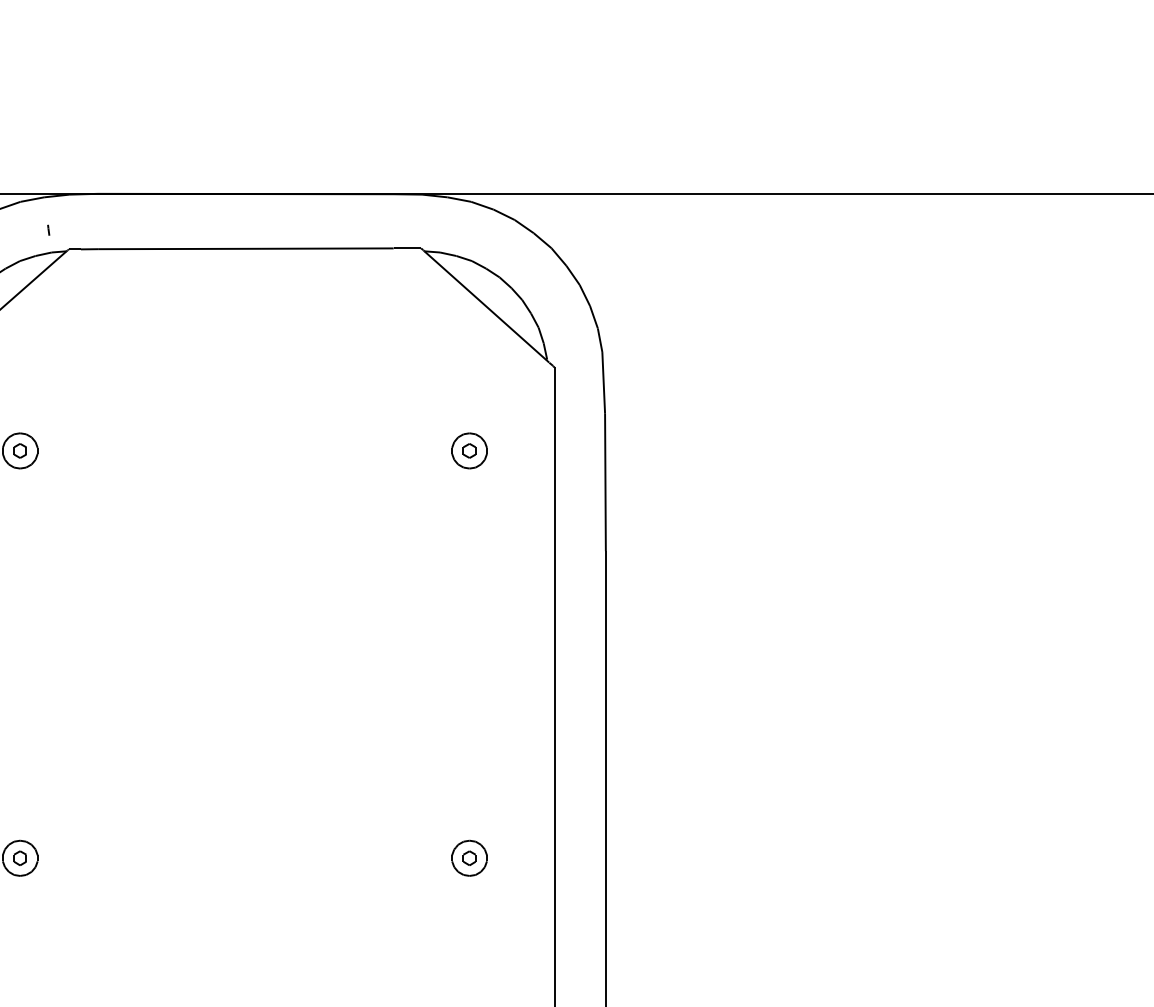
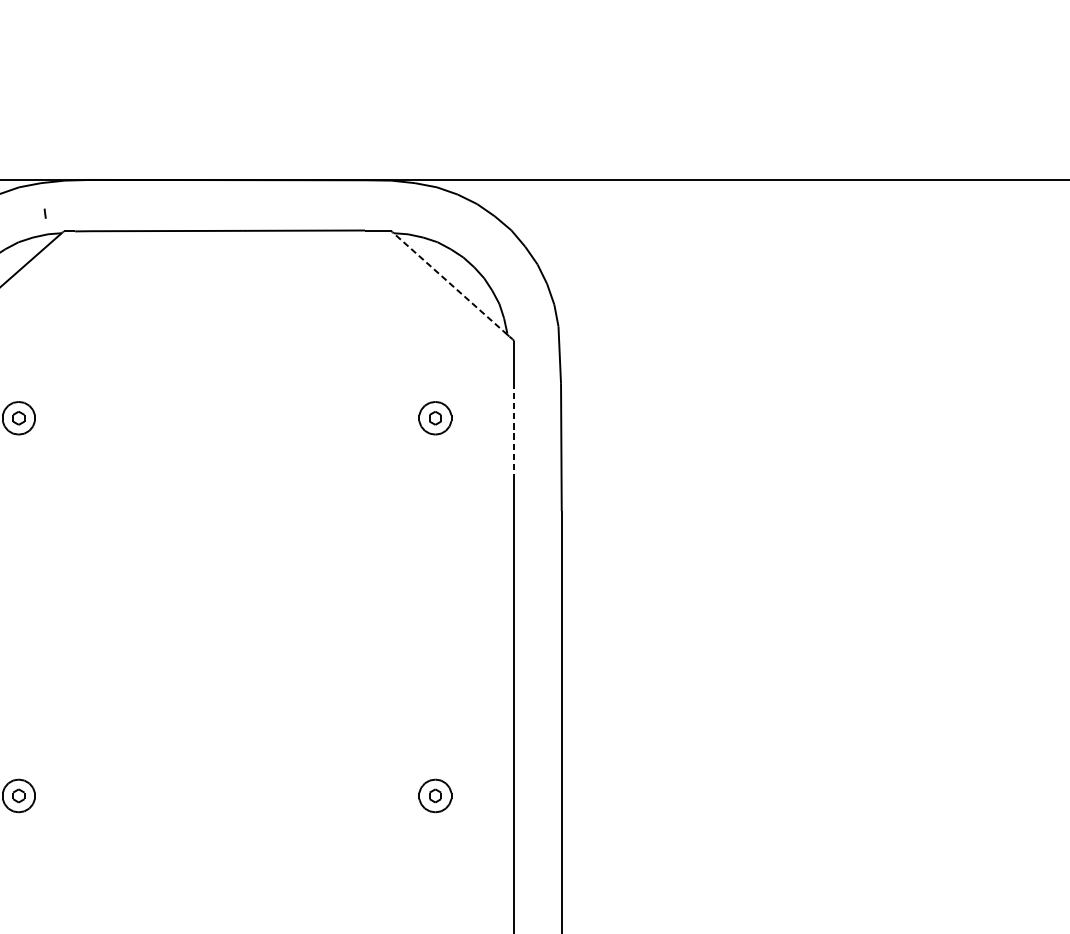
line: (485, 305) -> (450, 283), solid -> dashed
line: (554, 466) -> (514, 432), solid -> dashed

